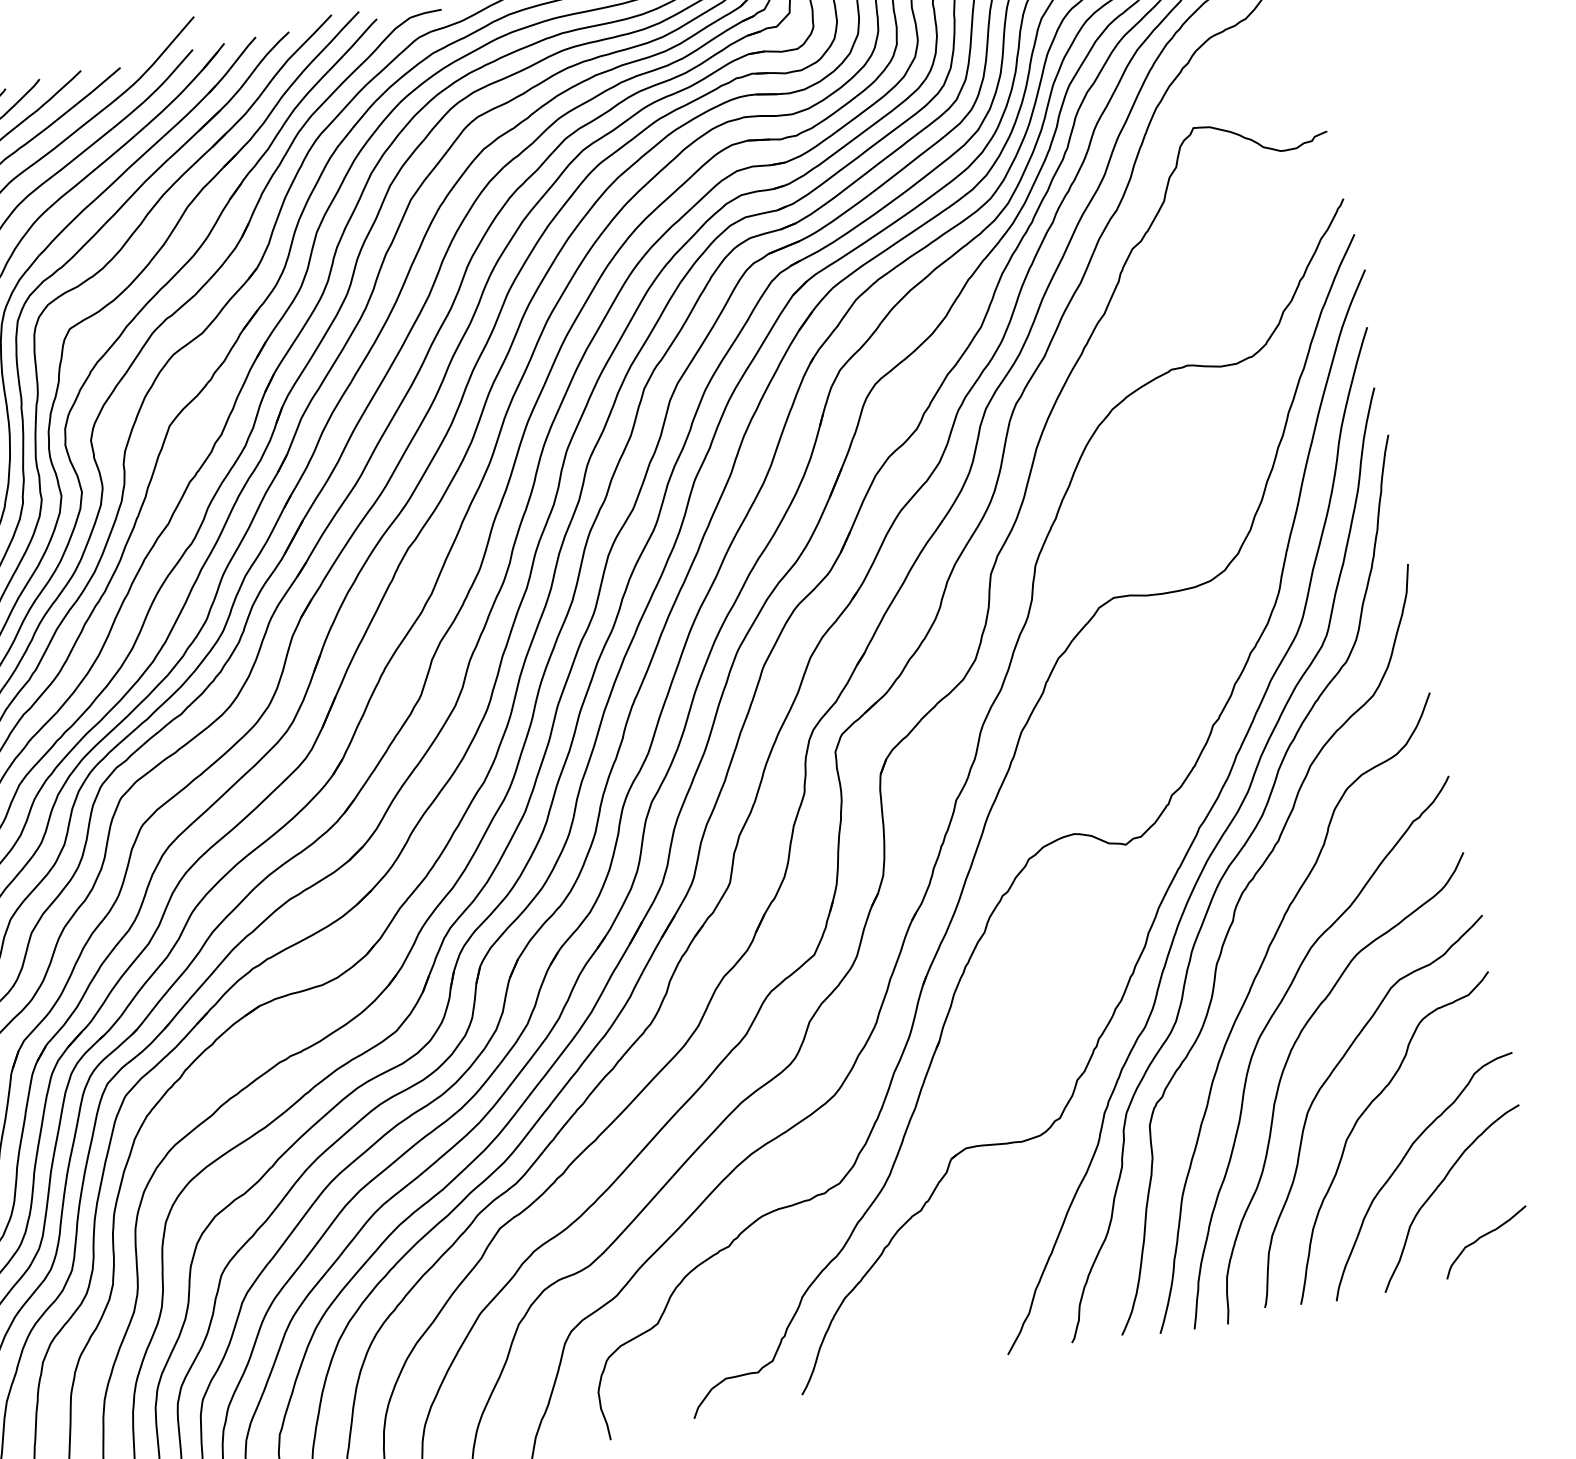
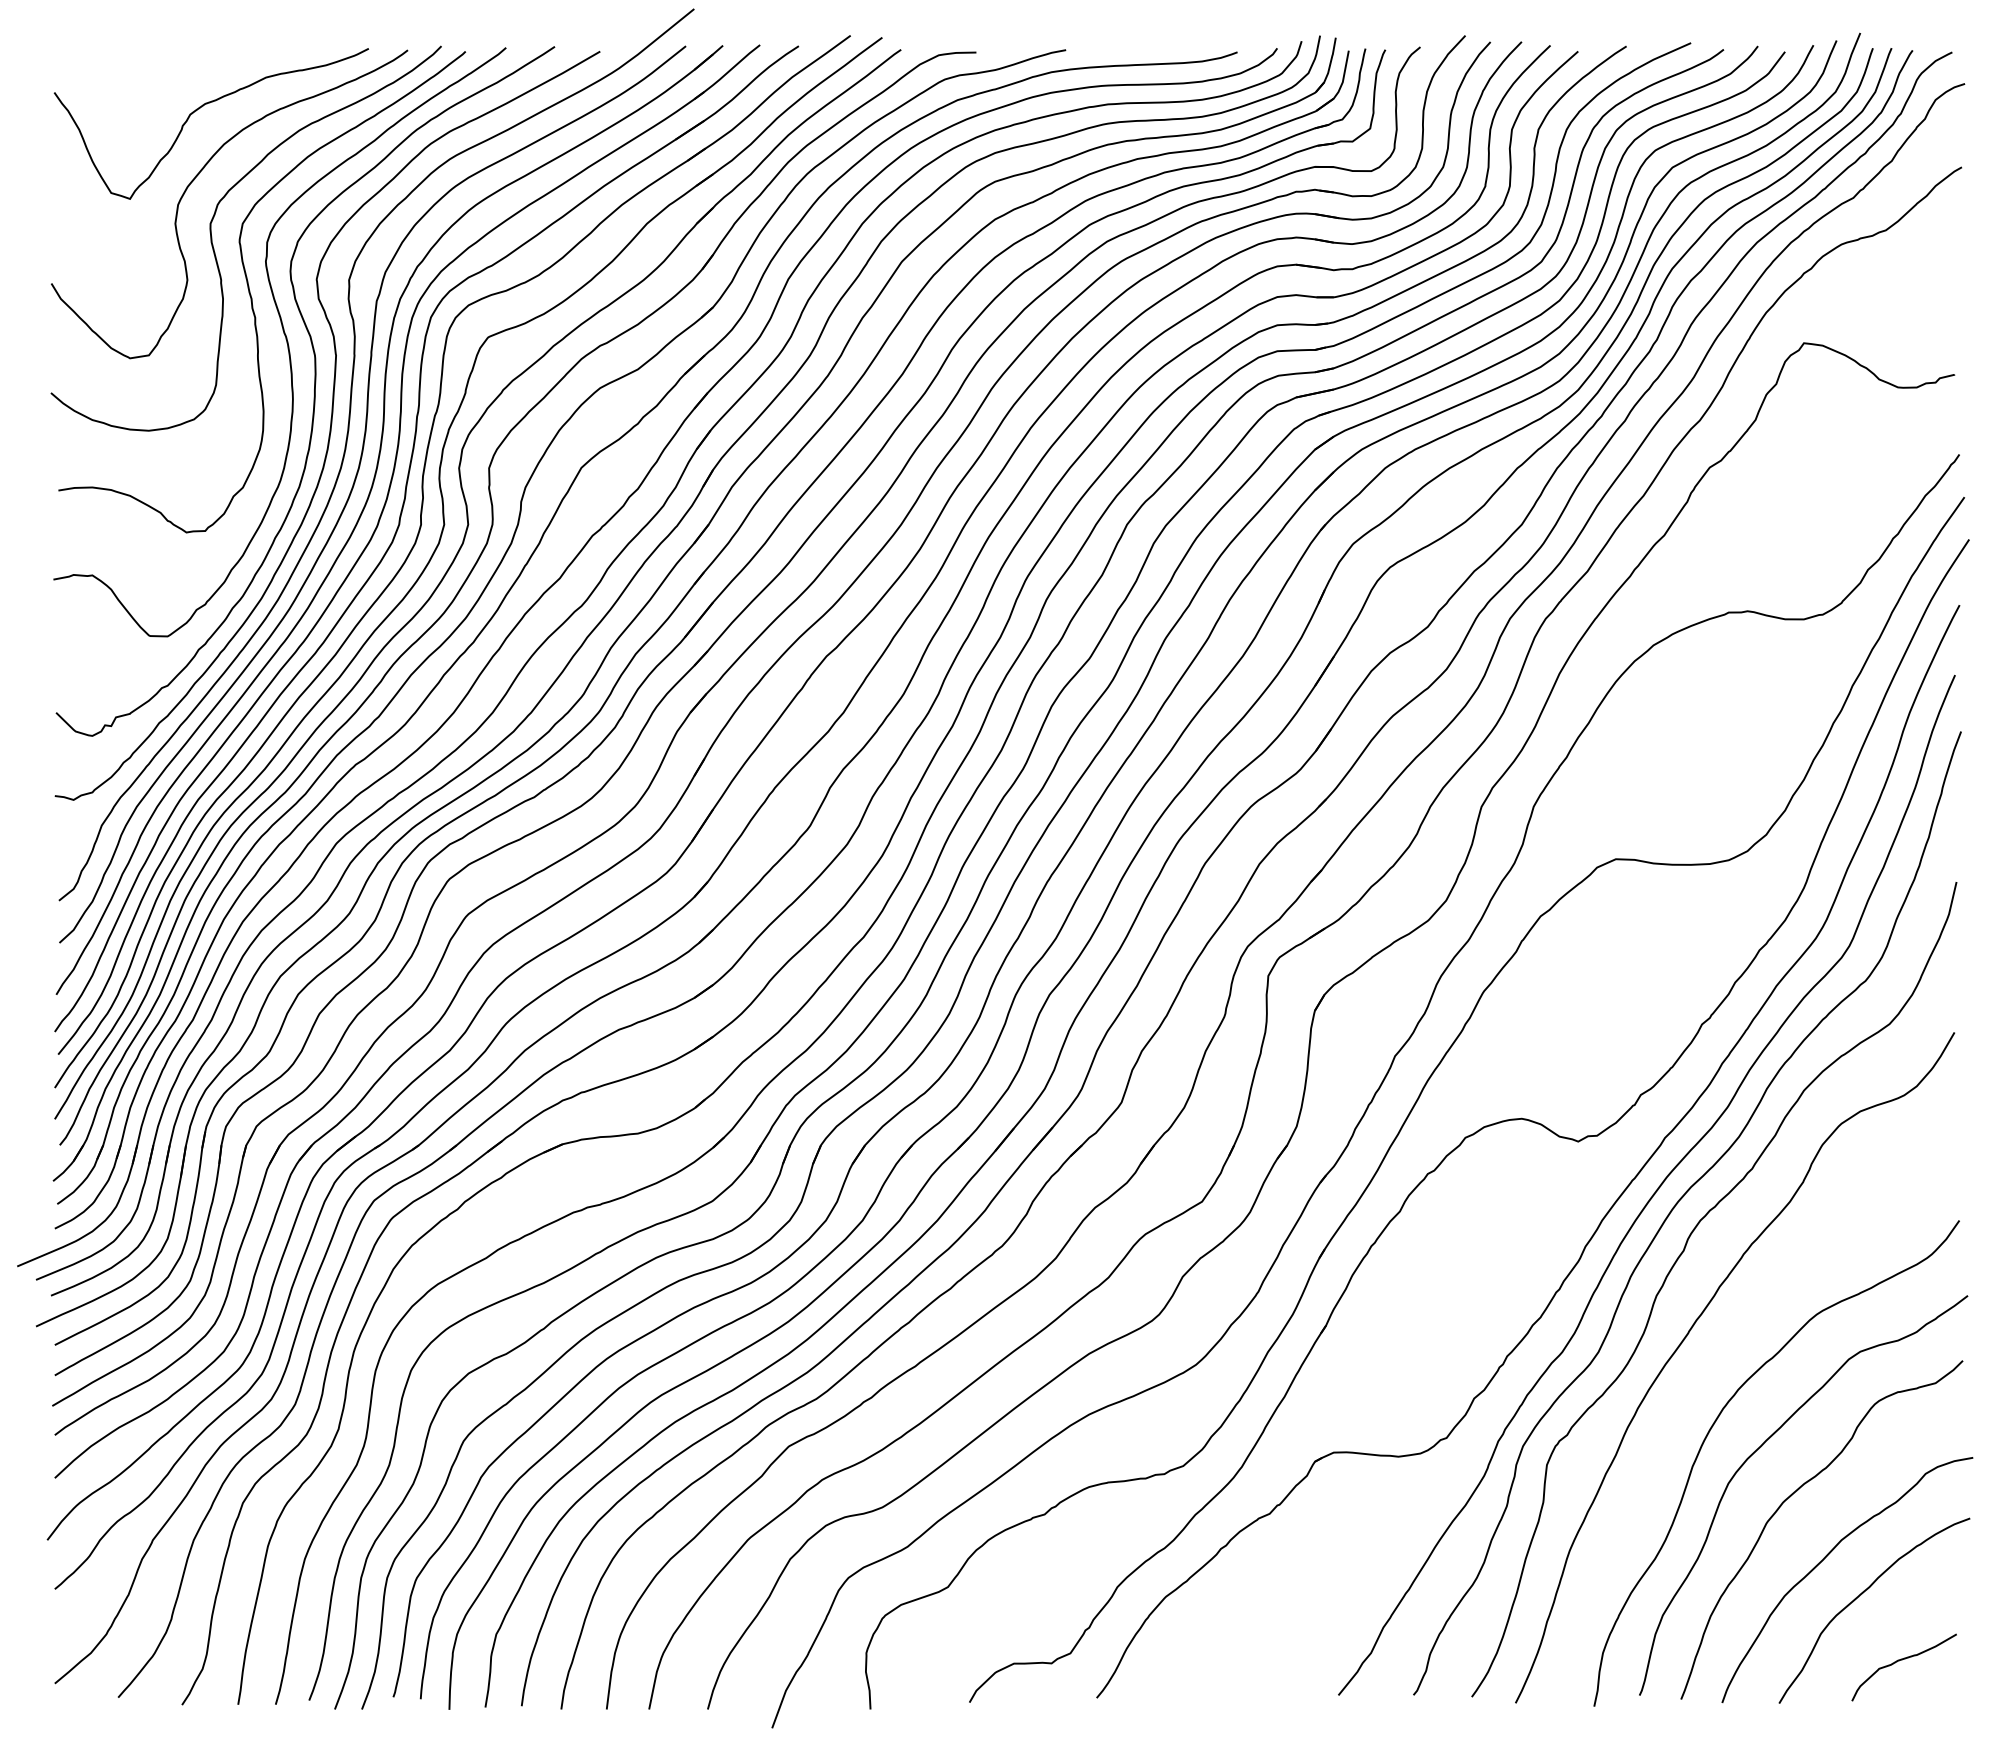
curve: (1269, 1021) -> (1704, 1372), removed

